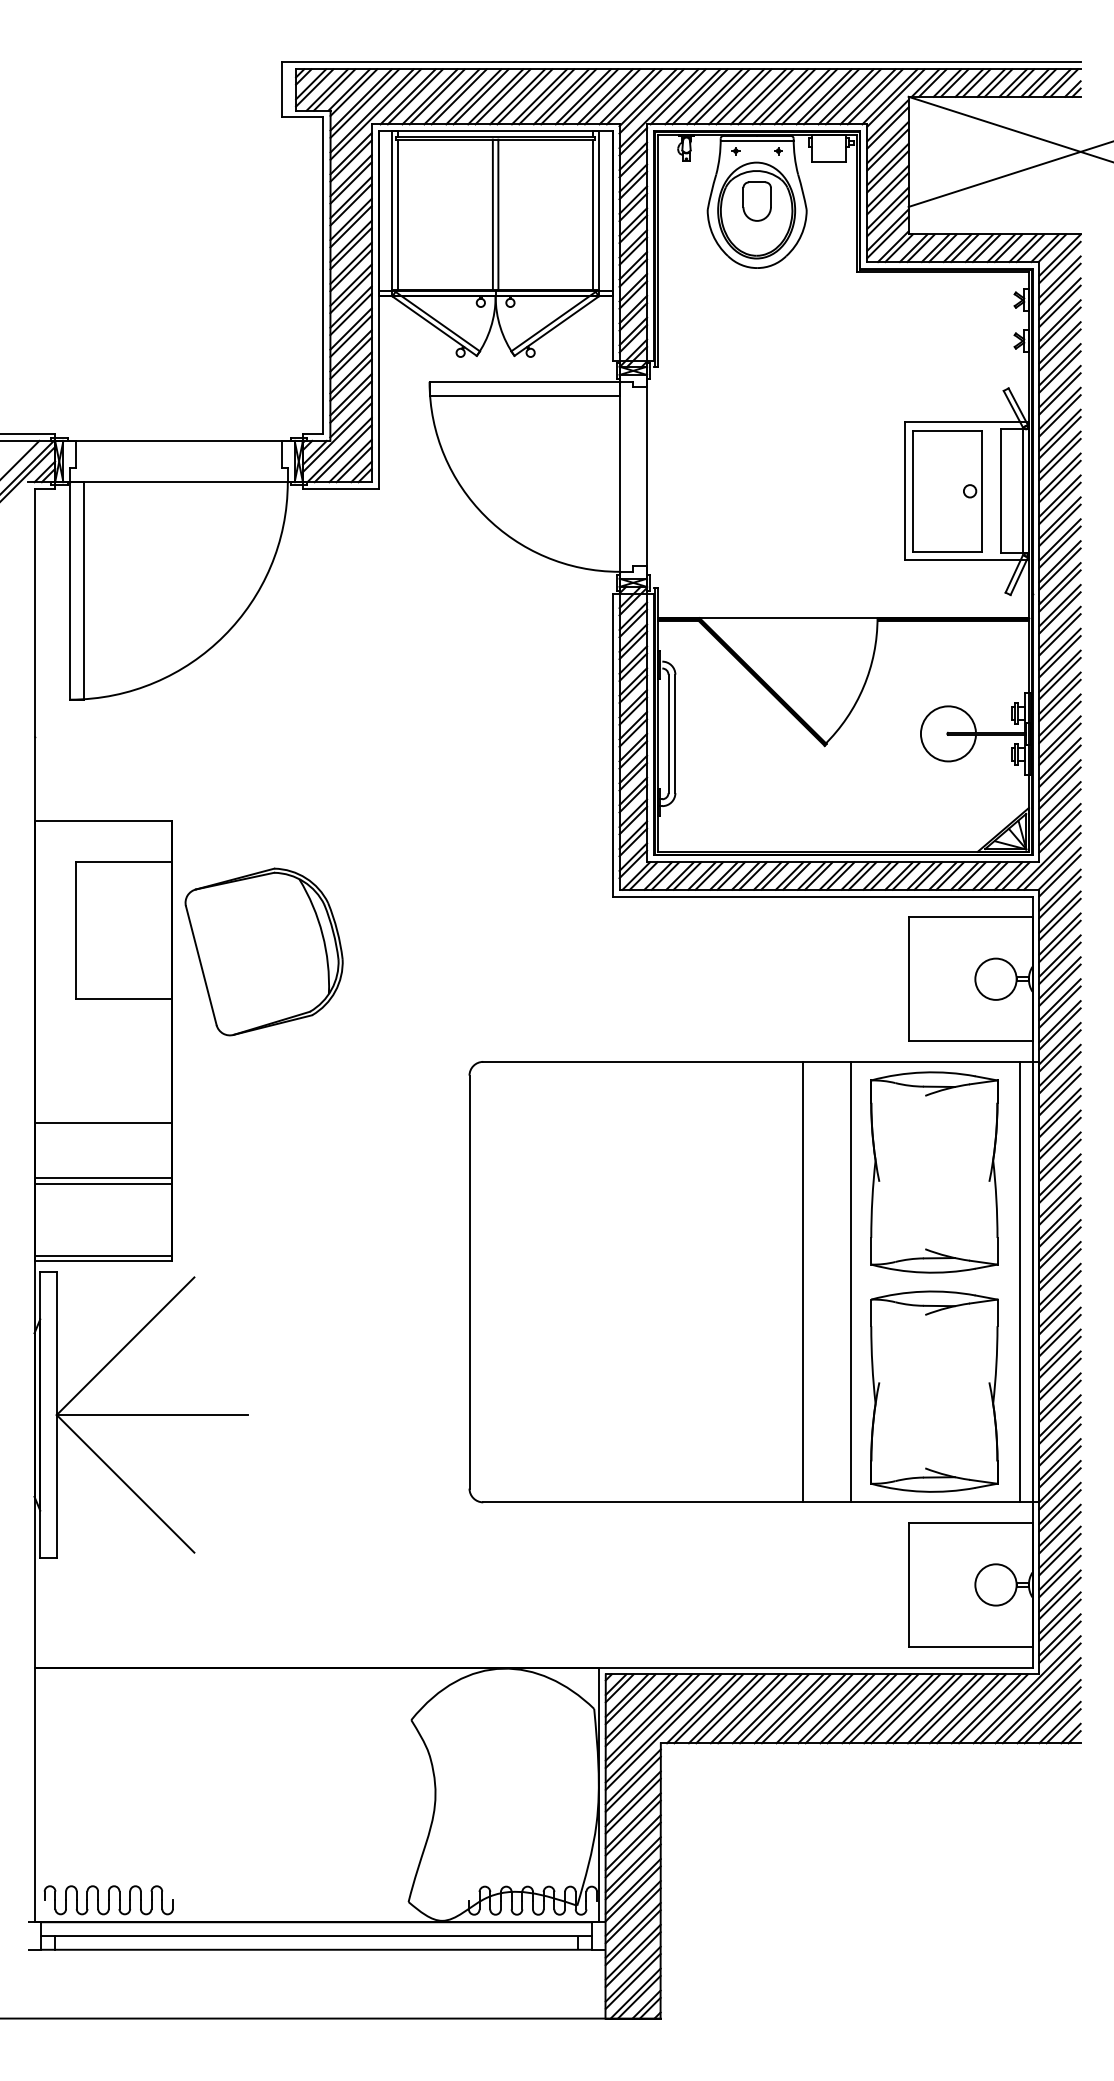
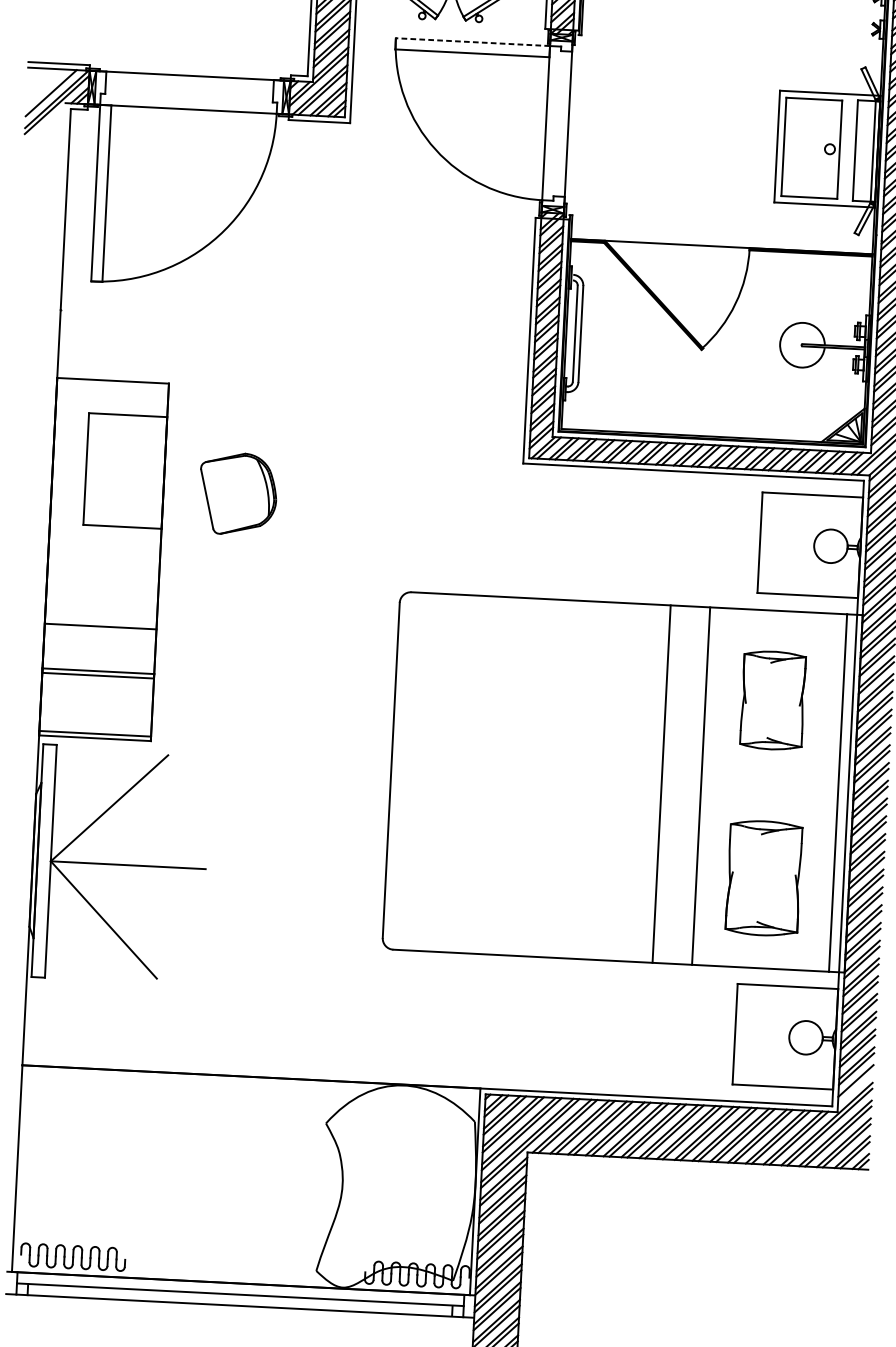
line: (524, 381) -> (472, 41), solid -> dashed
part: (263, 951) -> (237, 493), size x0.6
part: (934, 1172) -> (773, 700), size x0.6
part: (934, 1391) -> (764, 878), size x0.7
line: (1059, 1641) -> (855, 1086), removed

